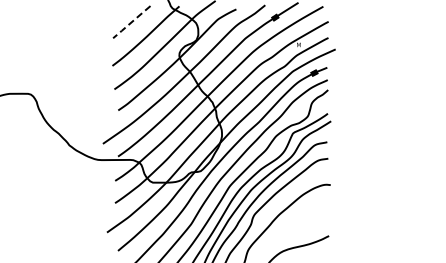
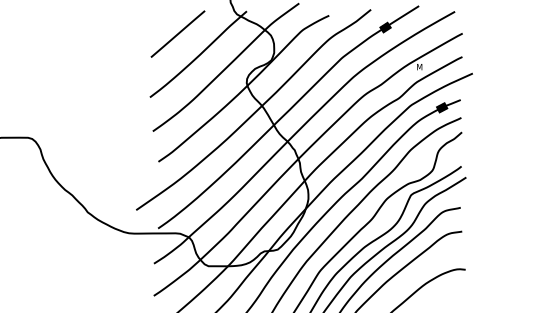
line: (131, 22) -> (177, 34), dashed -> solid

